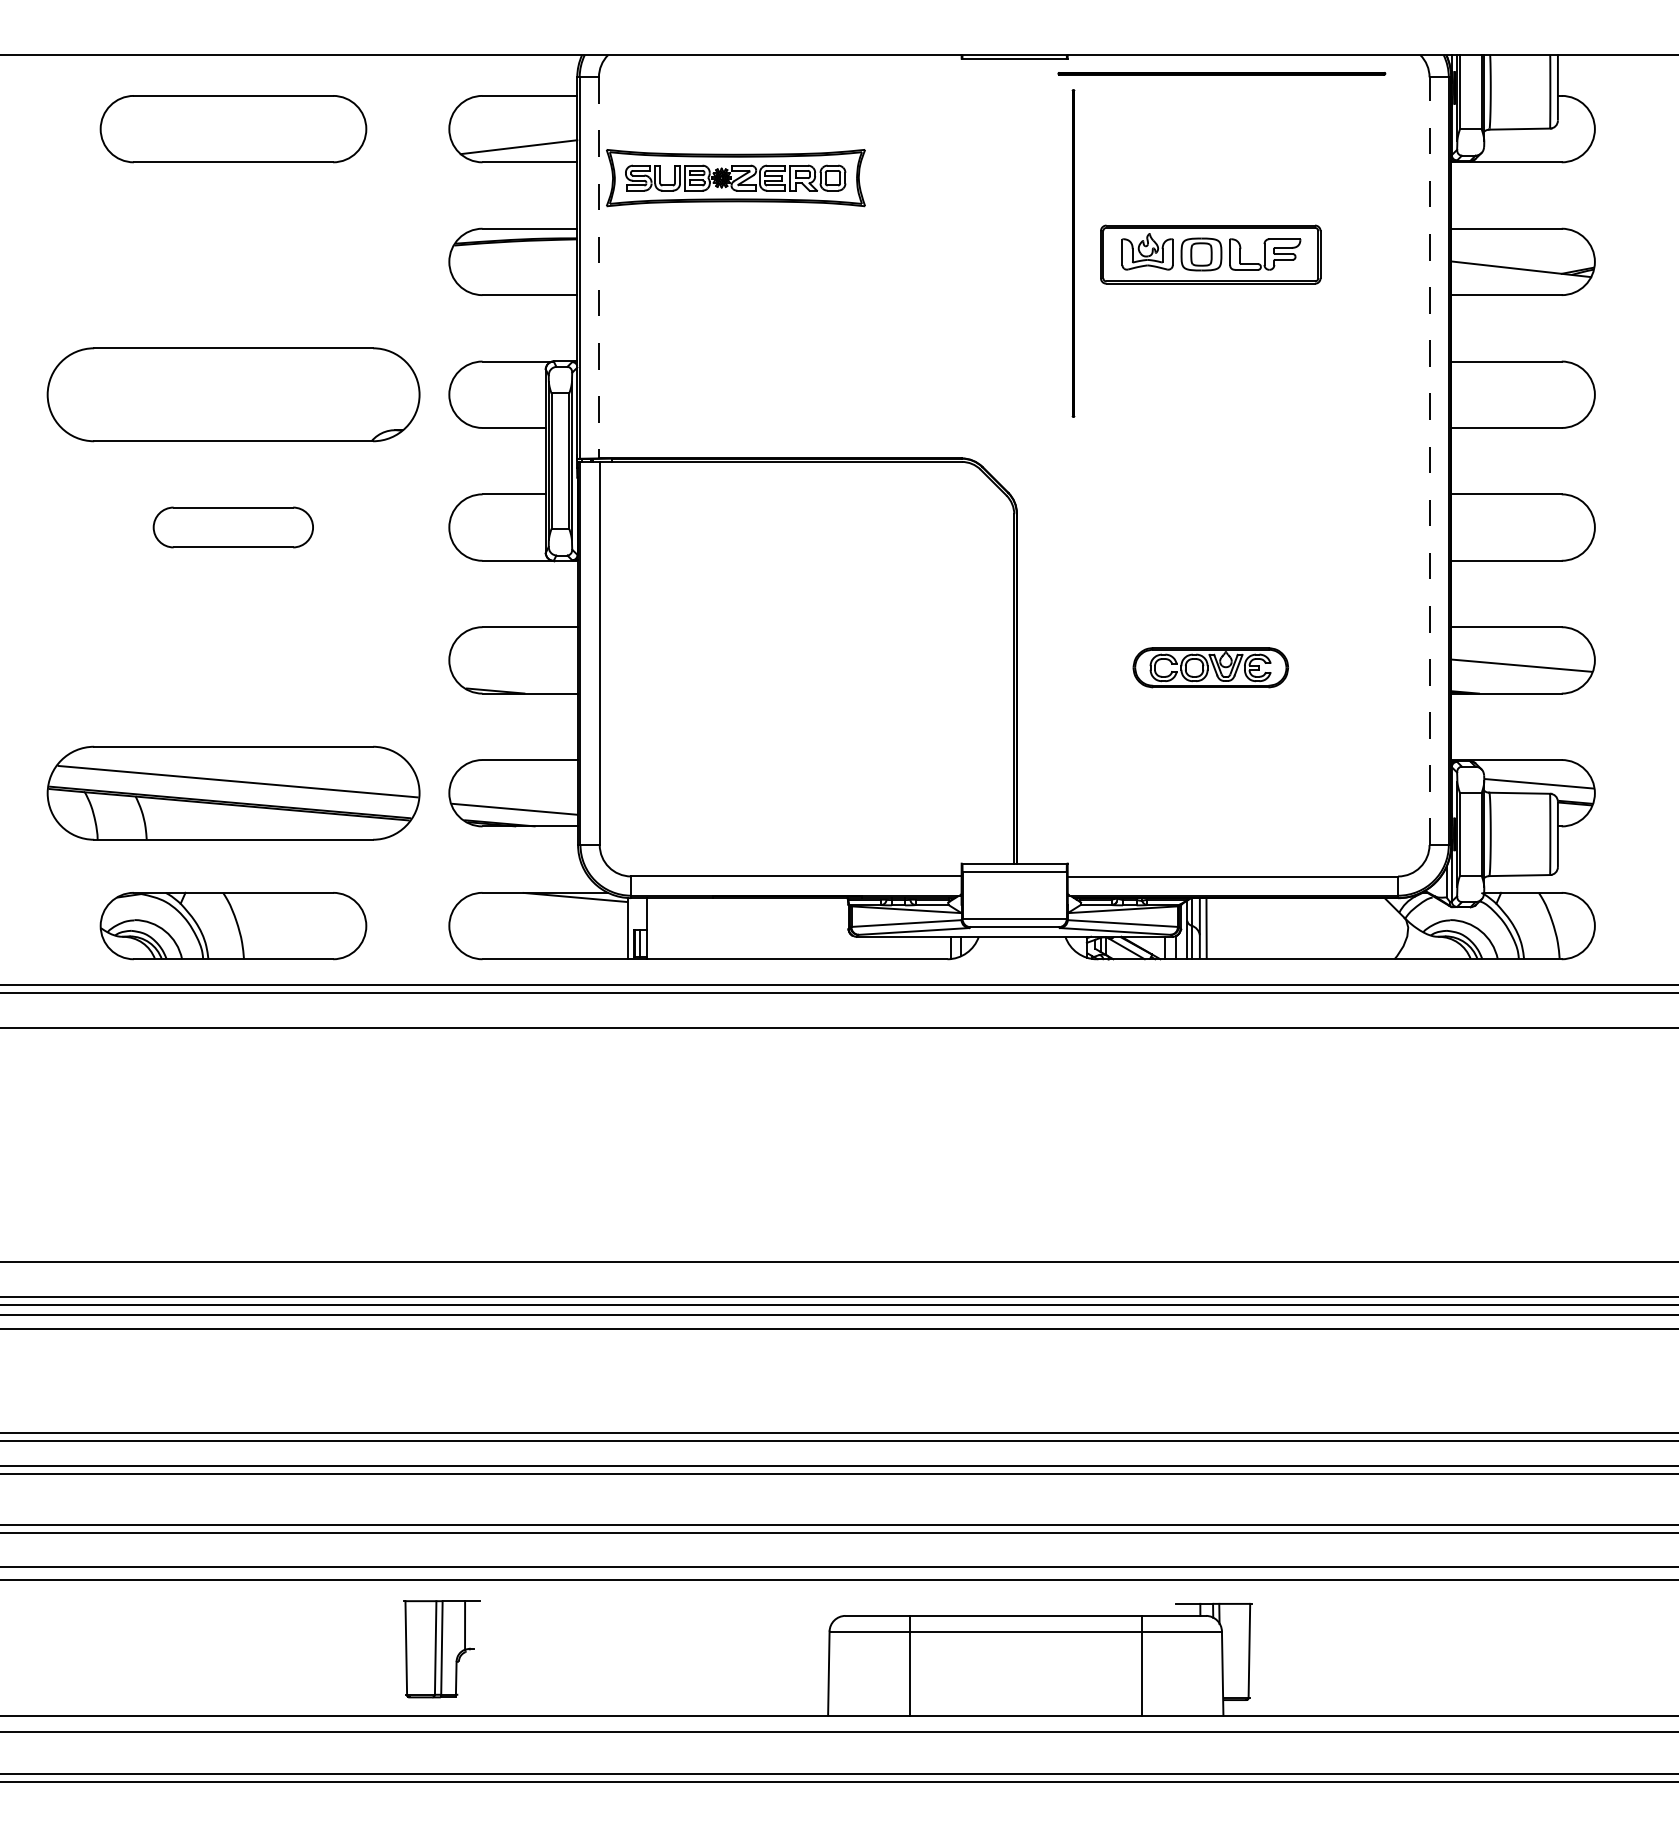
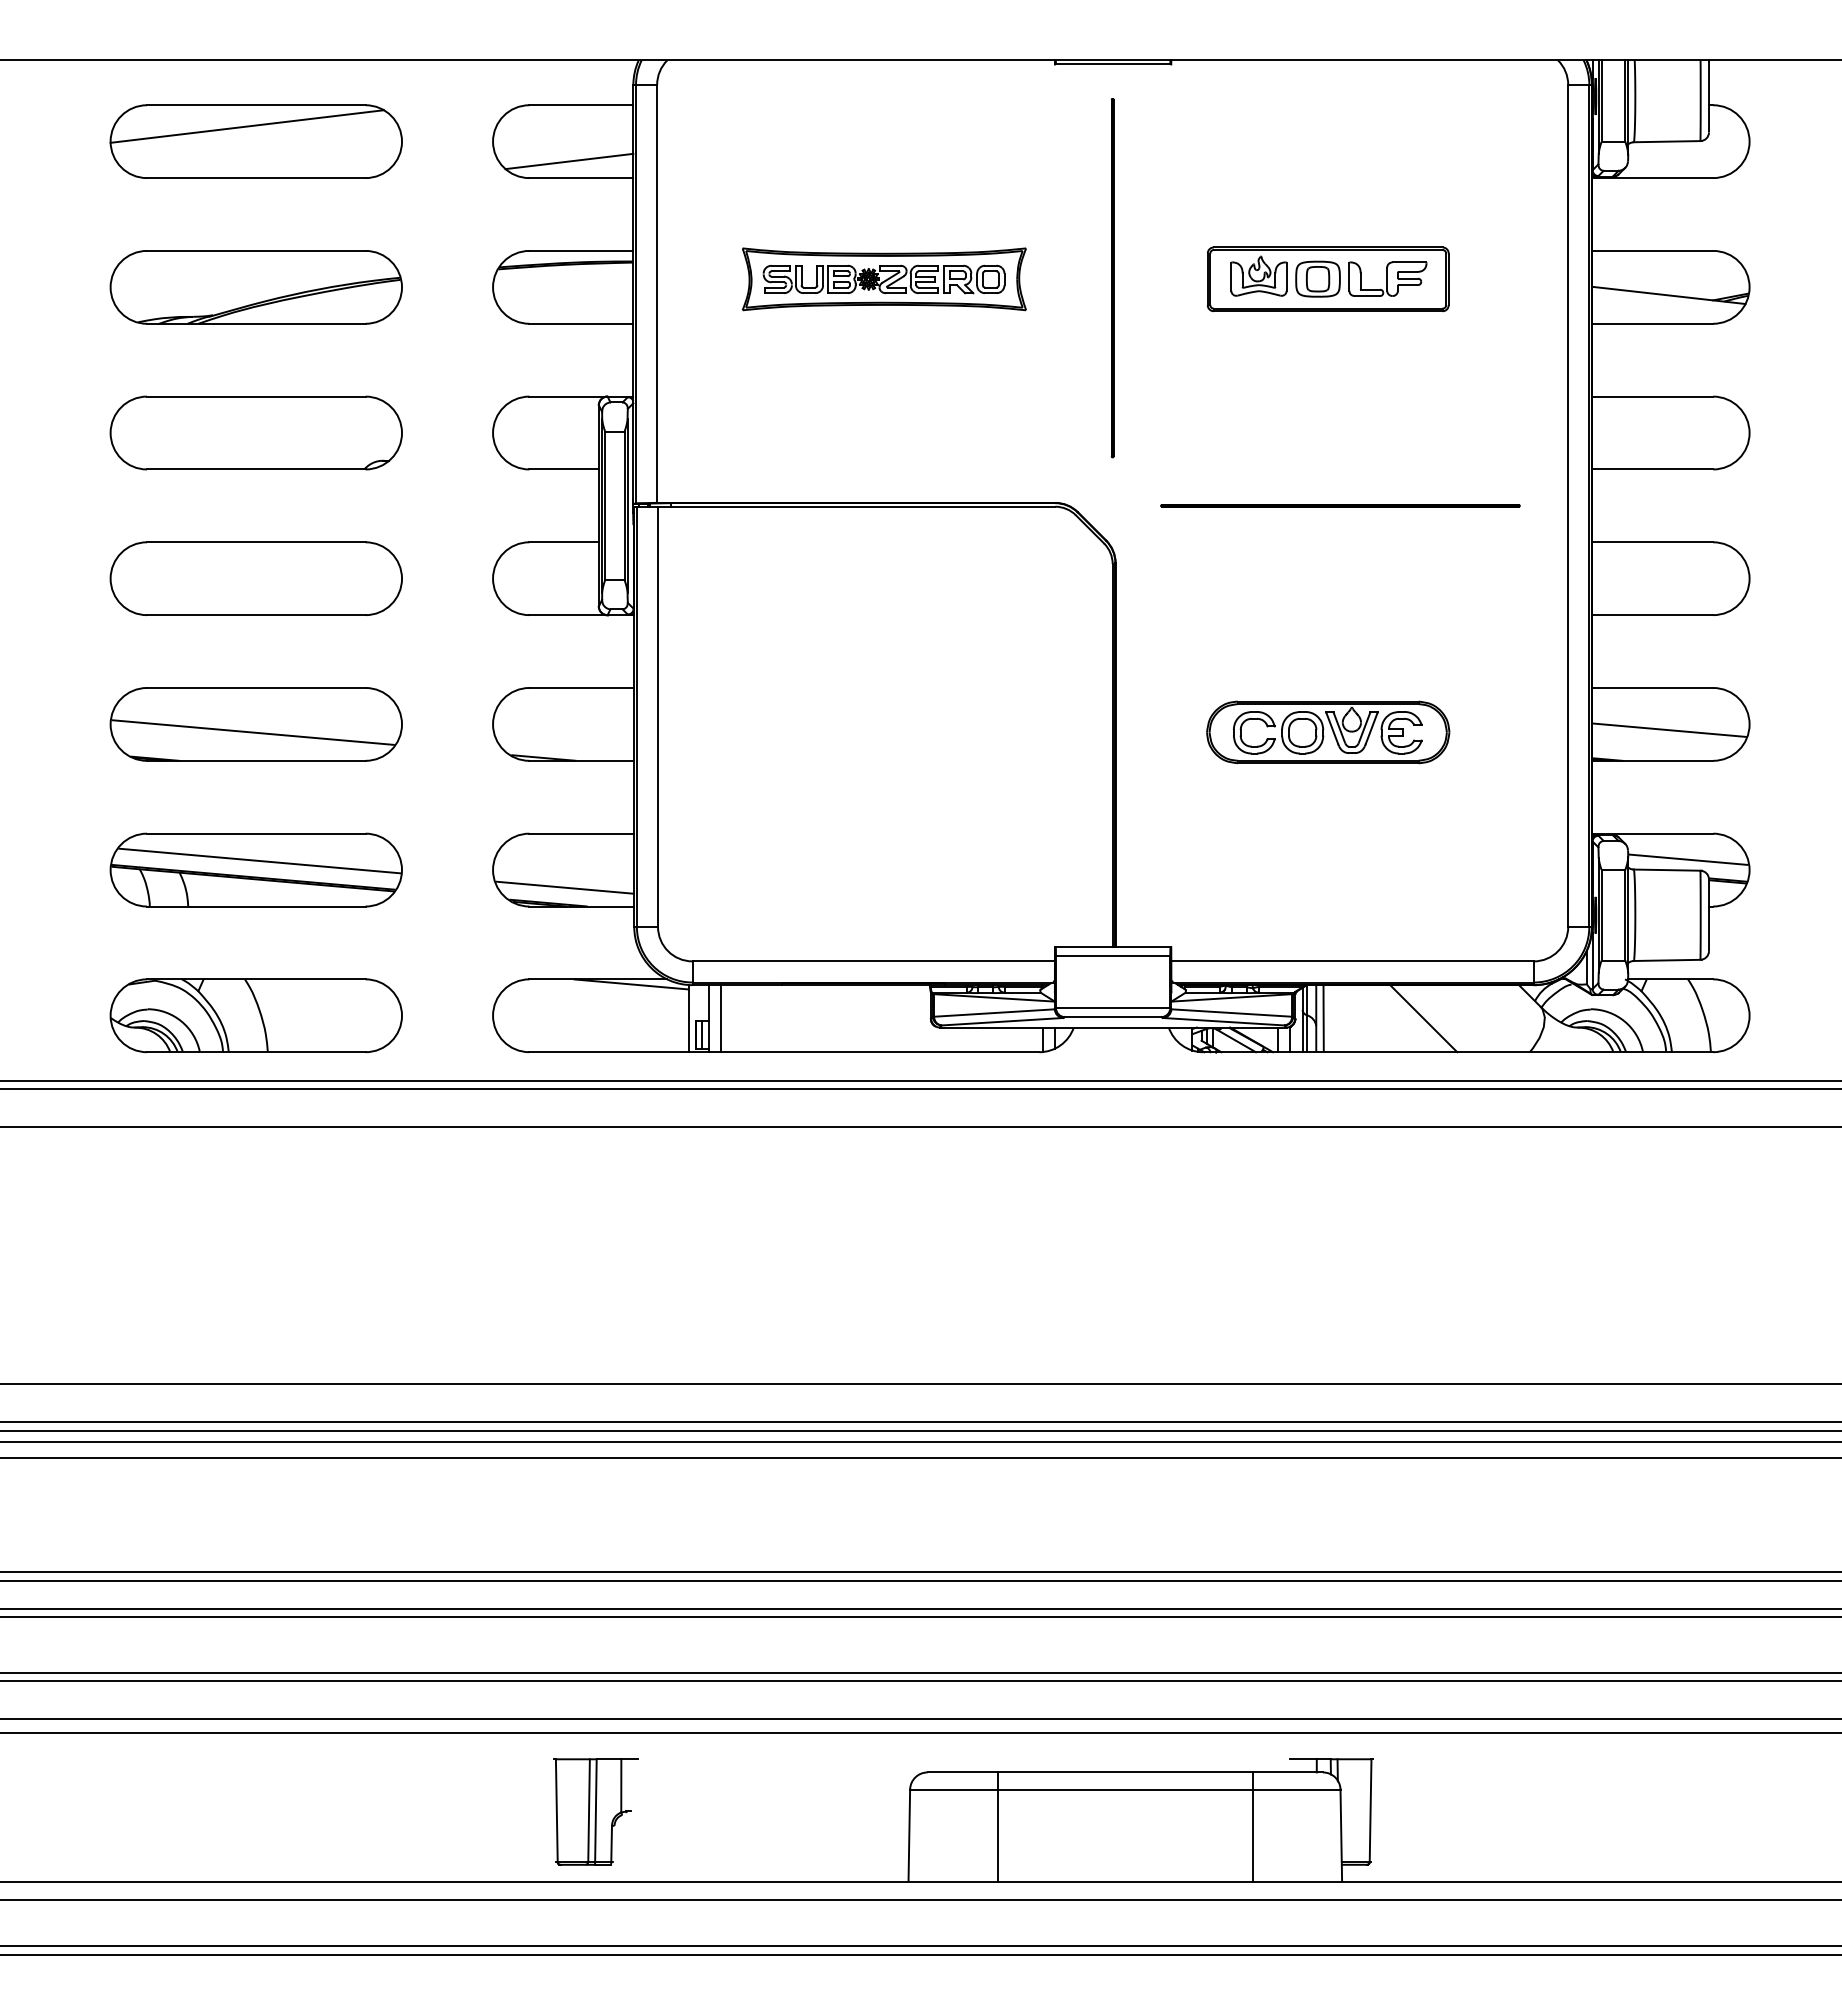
line: (1221, 73) -> (1340, 505), moved
line: (224, 115) -> (246, 126), added
part: (736, 178) -> (884, 279), moved
line: (1073, 253) -> (1112, 278), moved
part: (232, 262) -> (255, 287), added
line: (599, 268) -> (657, 294), dashed -> solid
part: (232, 394) -> (255, 432), size x0.71
line: (1429, 460) -> (1568, 505), dashed -> solid
part: (232, 527) -> (255, 578), size x1.67
part: (232, 660) -> (255, 724), added
part: (1211, 667) -> (1328, 732), size x1.43
part: (232, 792) -> (255, 869), size x0.71
line: (656, 928) -> (720, 1018), added
line: (1297, 928) -> (1423, 1018), added
part: (441, 1648) -> (595, 1811), moved

